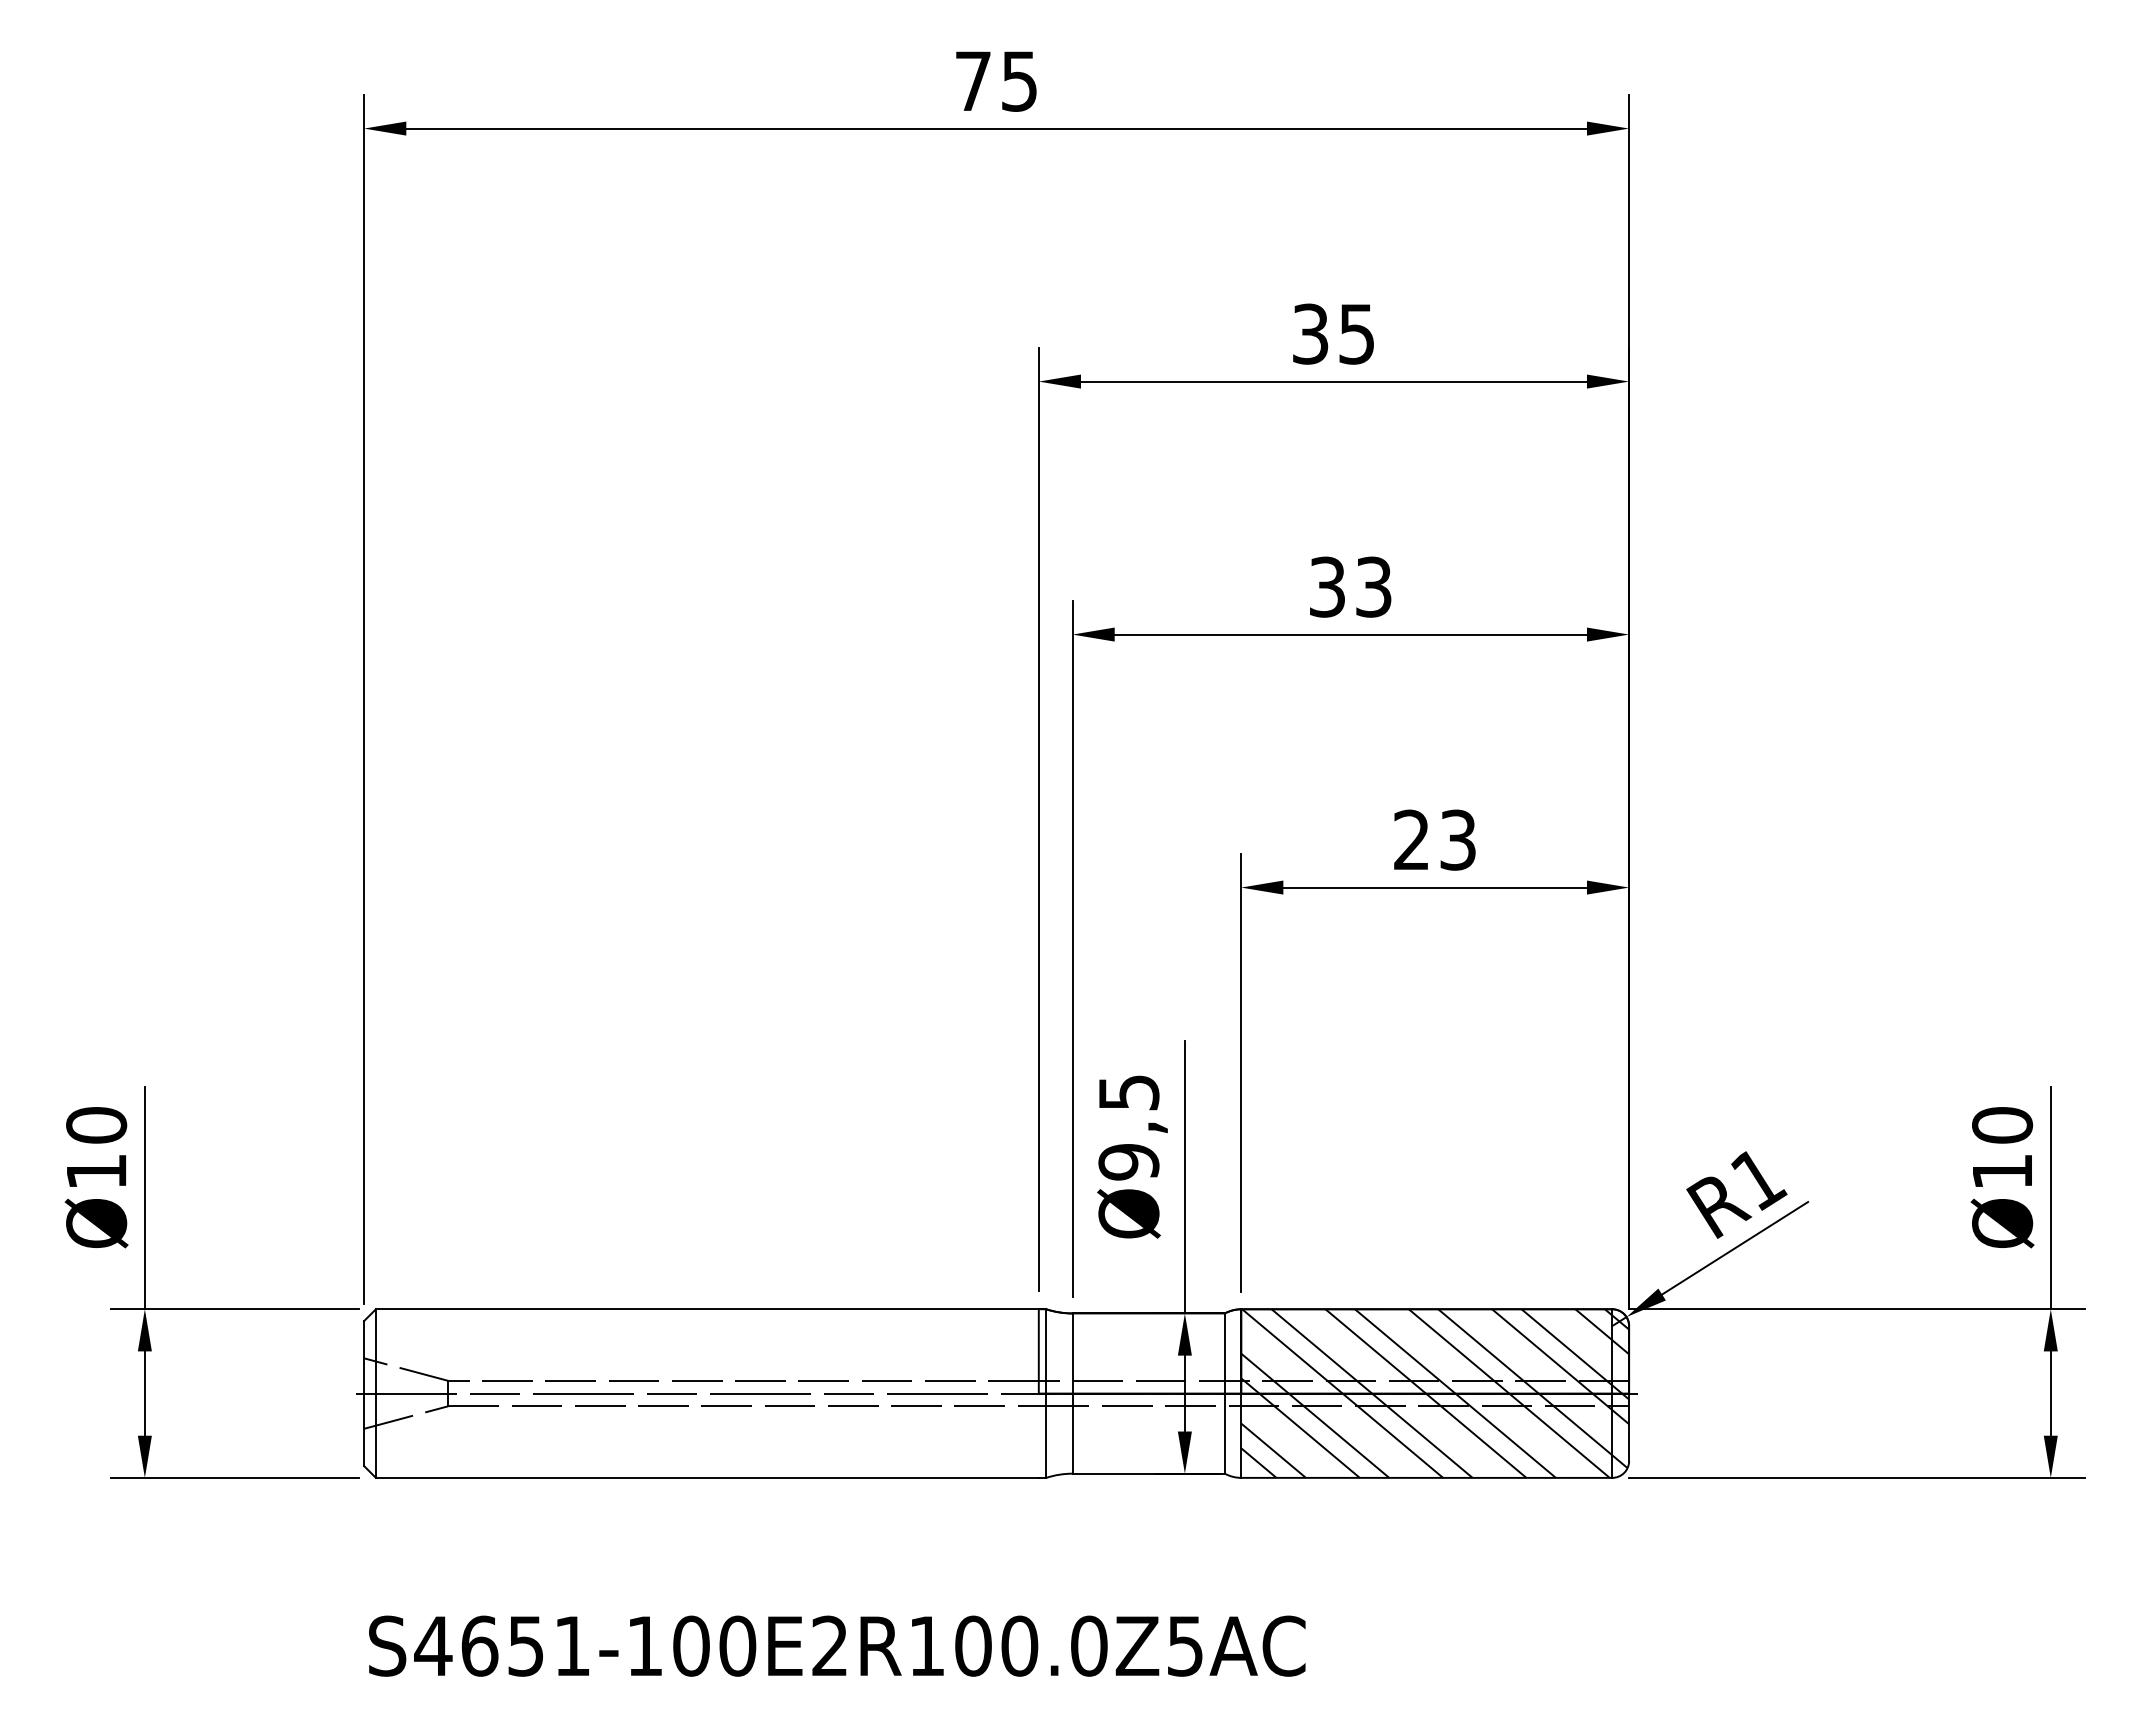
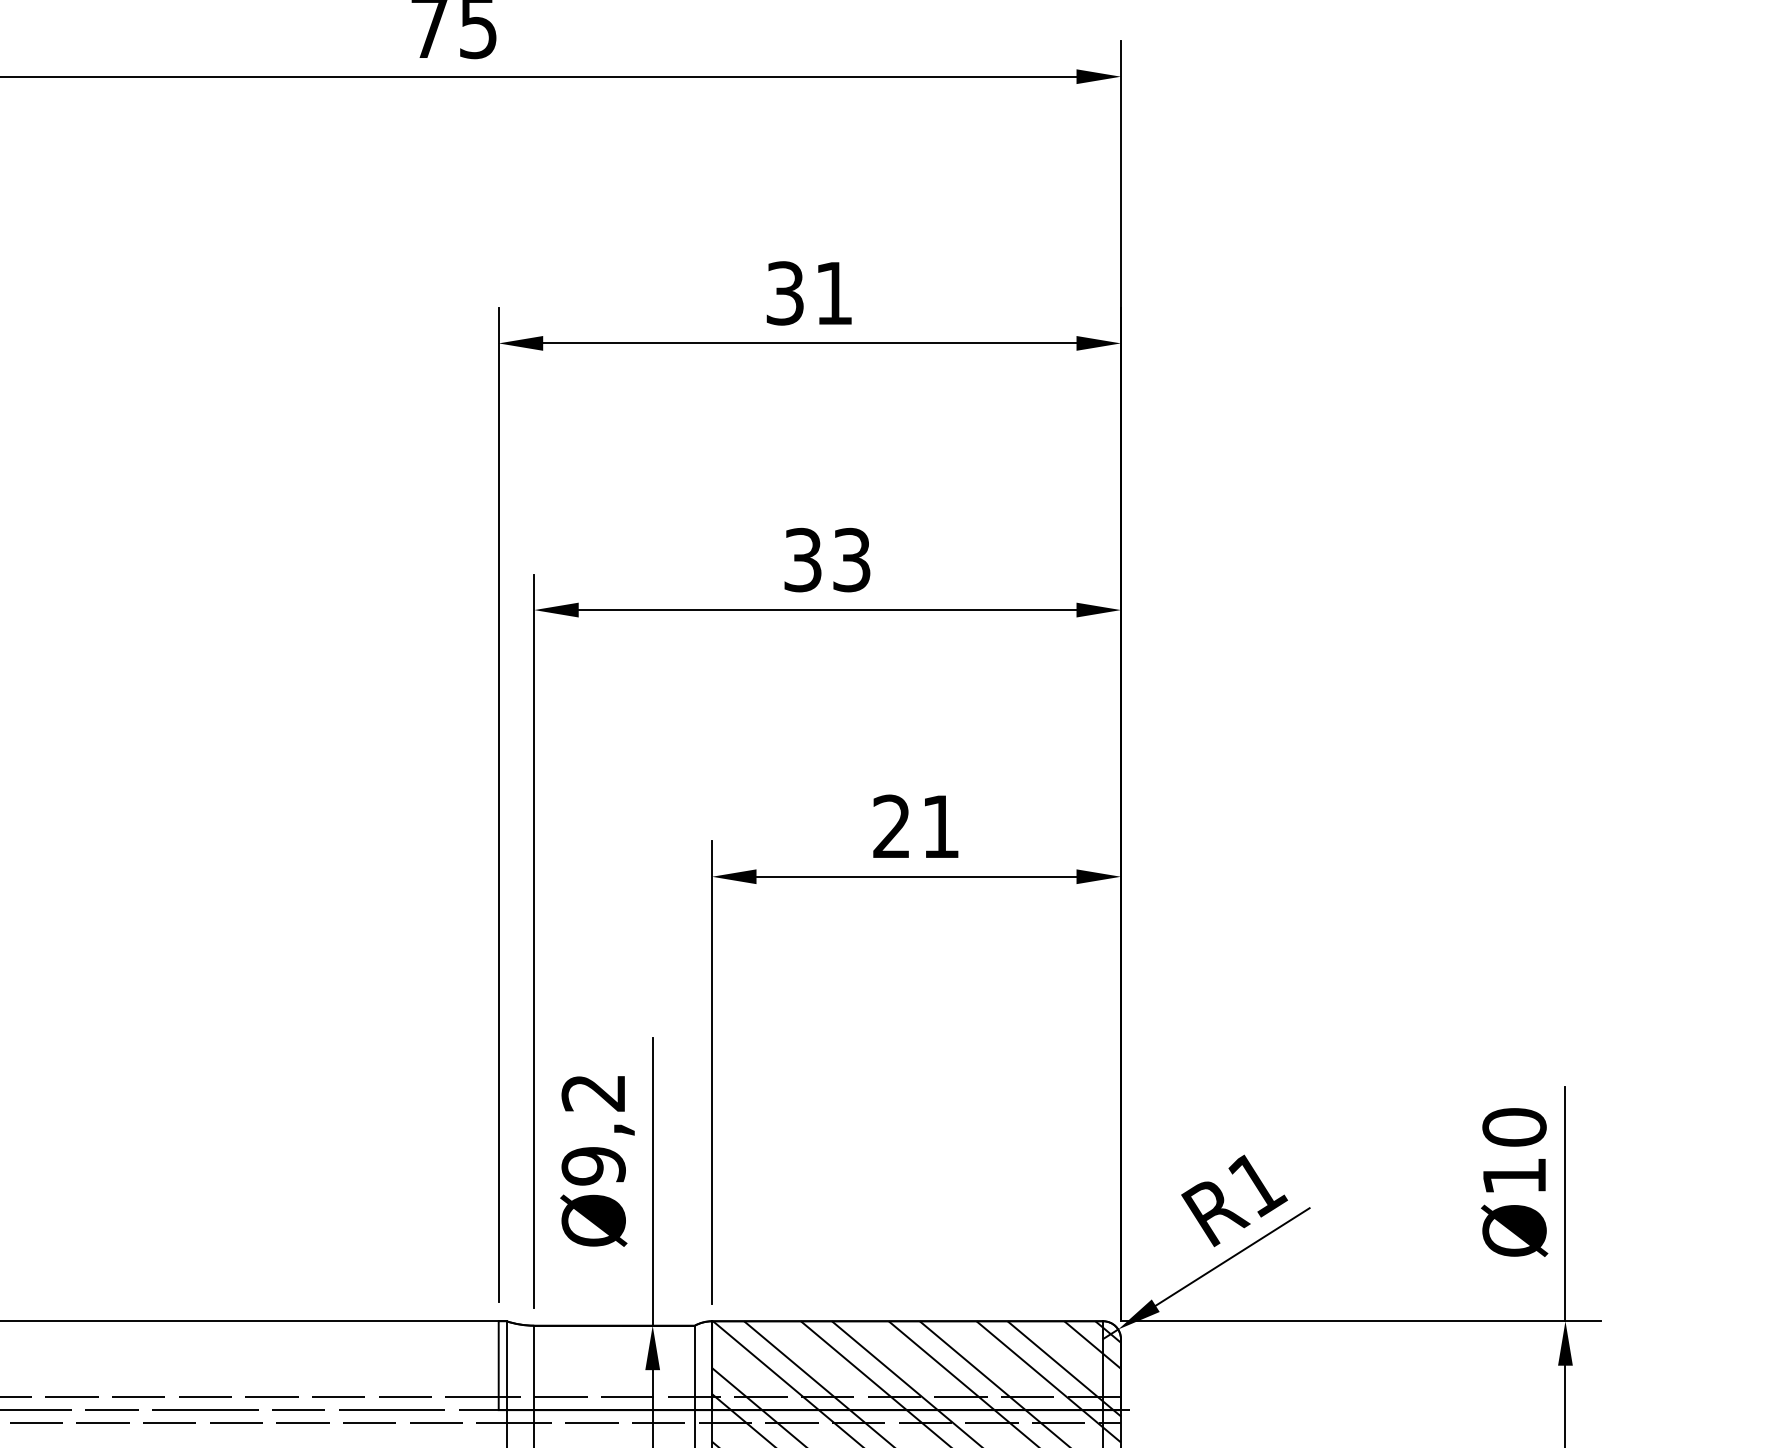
text: (1356, 334) -> (833, 293), 35 -> 31
text: (1457, 839) -> (940, 826), 23 -> 21
text: (1128, 1092) -> (593, 1092), Ø9,5 -> Ø9,2

